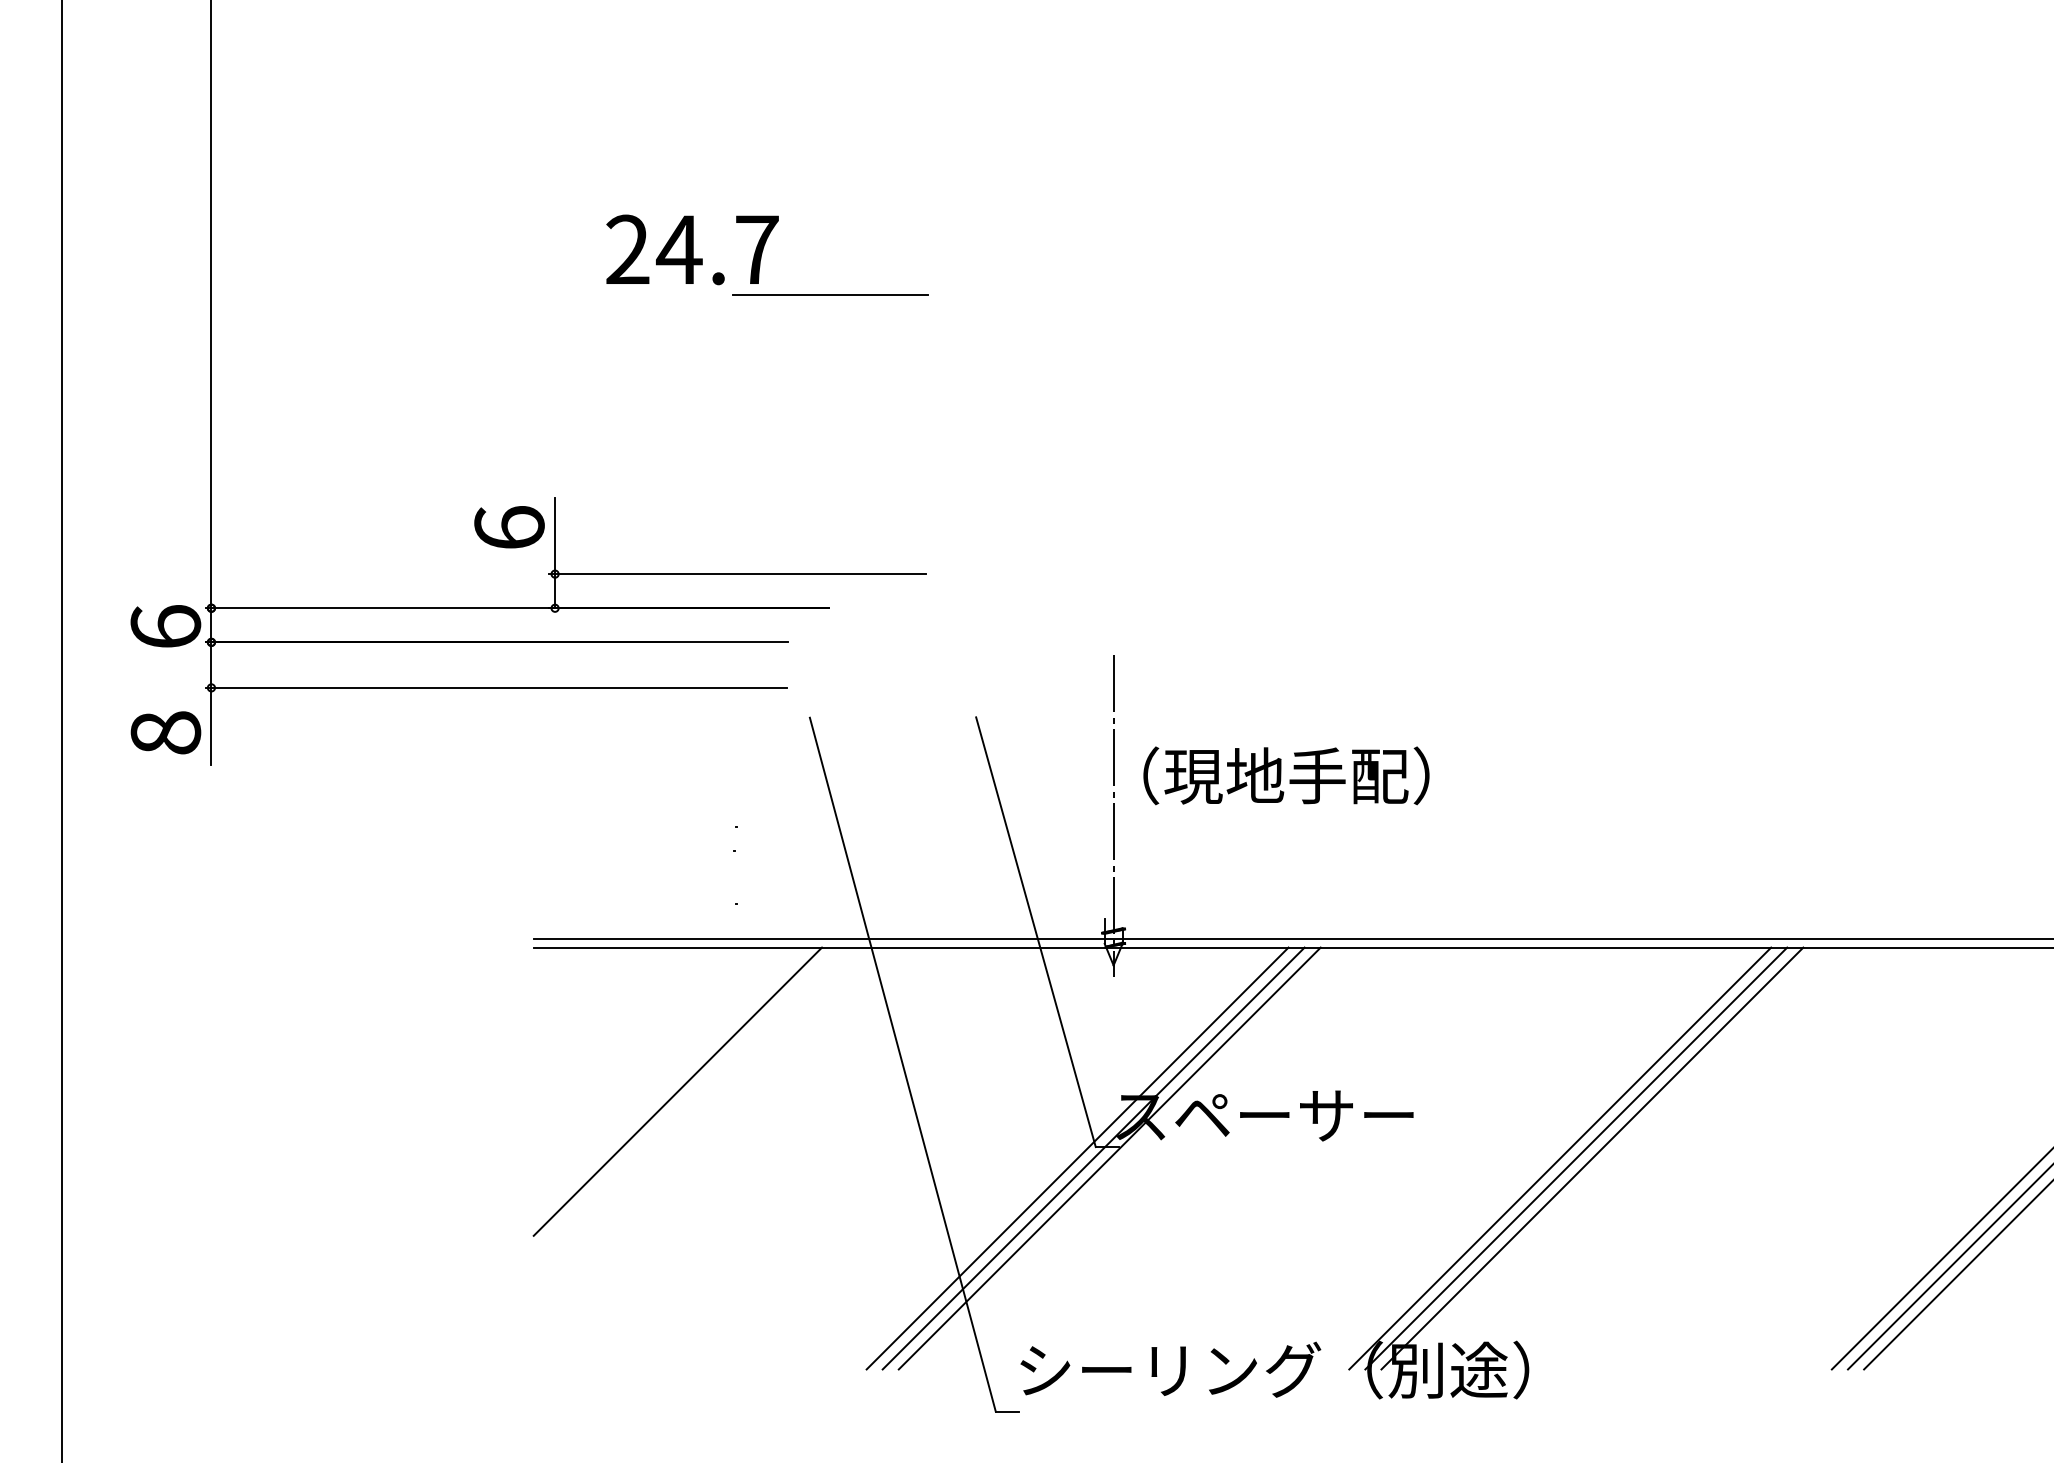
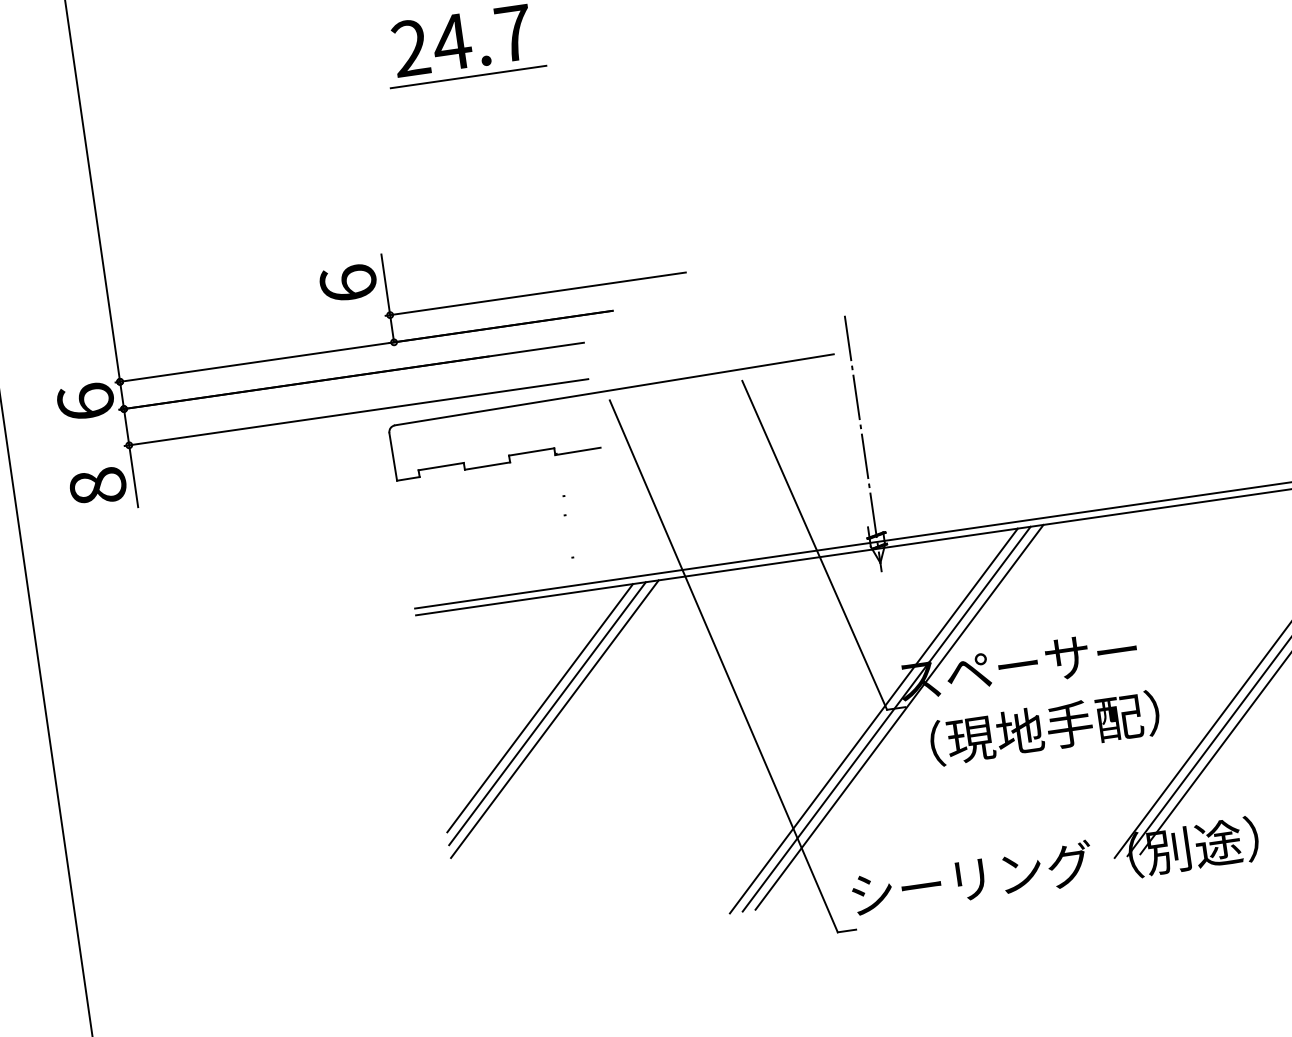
line: (830, 294) -> (468, 76), moved
part: (813, 706) -> (611, 390), added
text: (1286, 775) -> (1044, 728), moved
line: (669, 1083) -> (539, 708), added
line: (685, 1099) -> (554, 719), added

